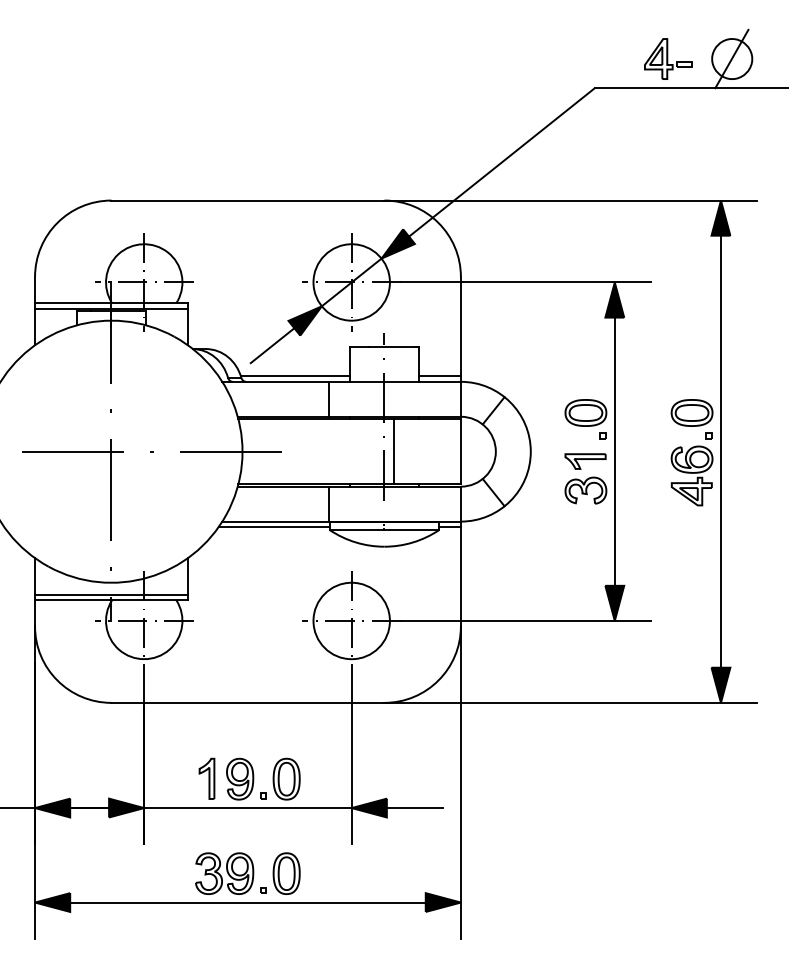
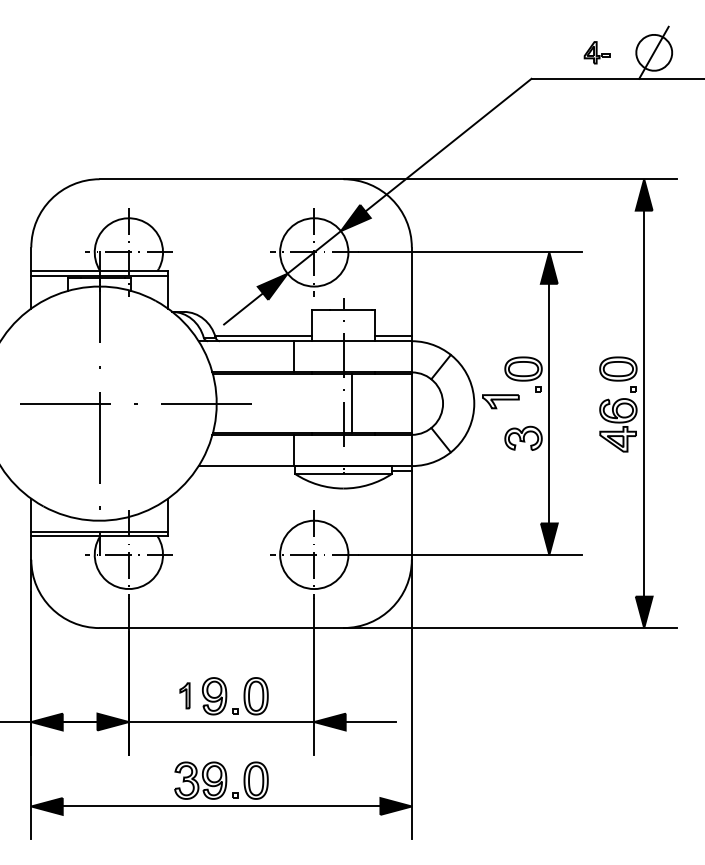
part: (668, 58) -> (597, 52), size x0.6
part: (585, 461) -> (500, 401), moved
line: (273, 527) -> (244, 471), removed
part: (206, 778) -> (184, 695), size x0.7

